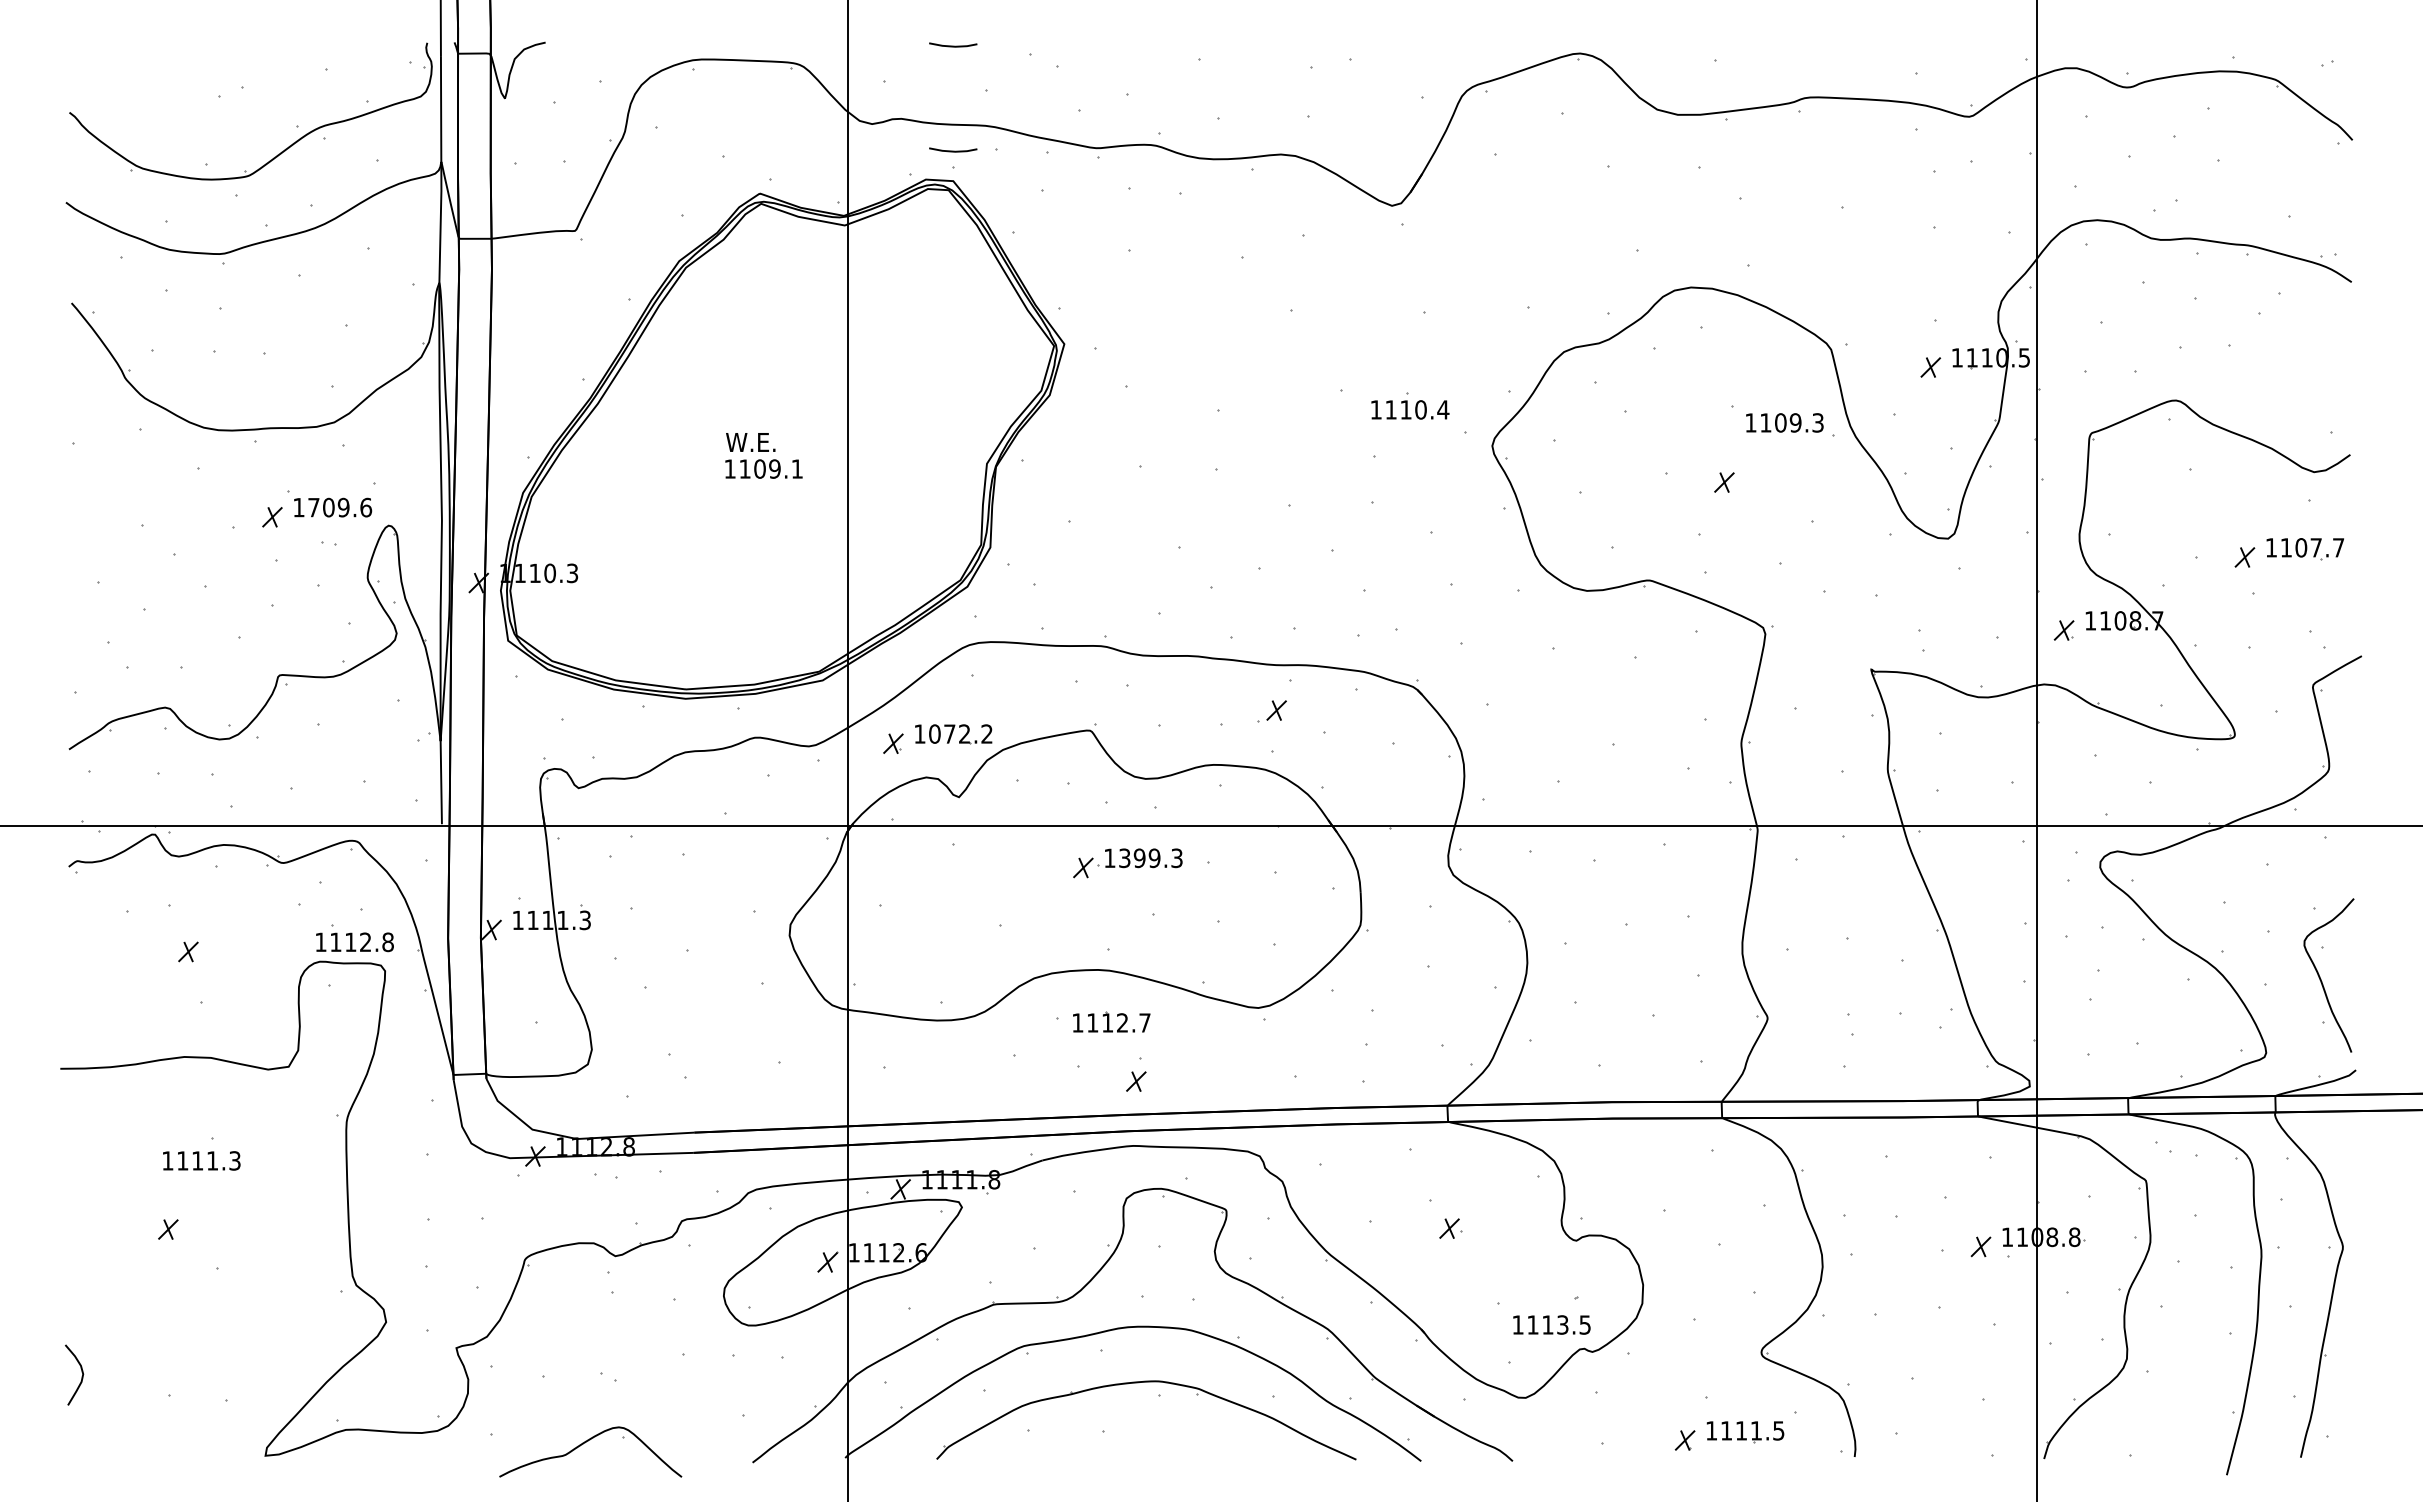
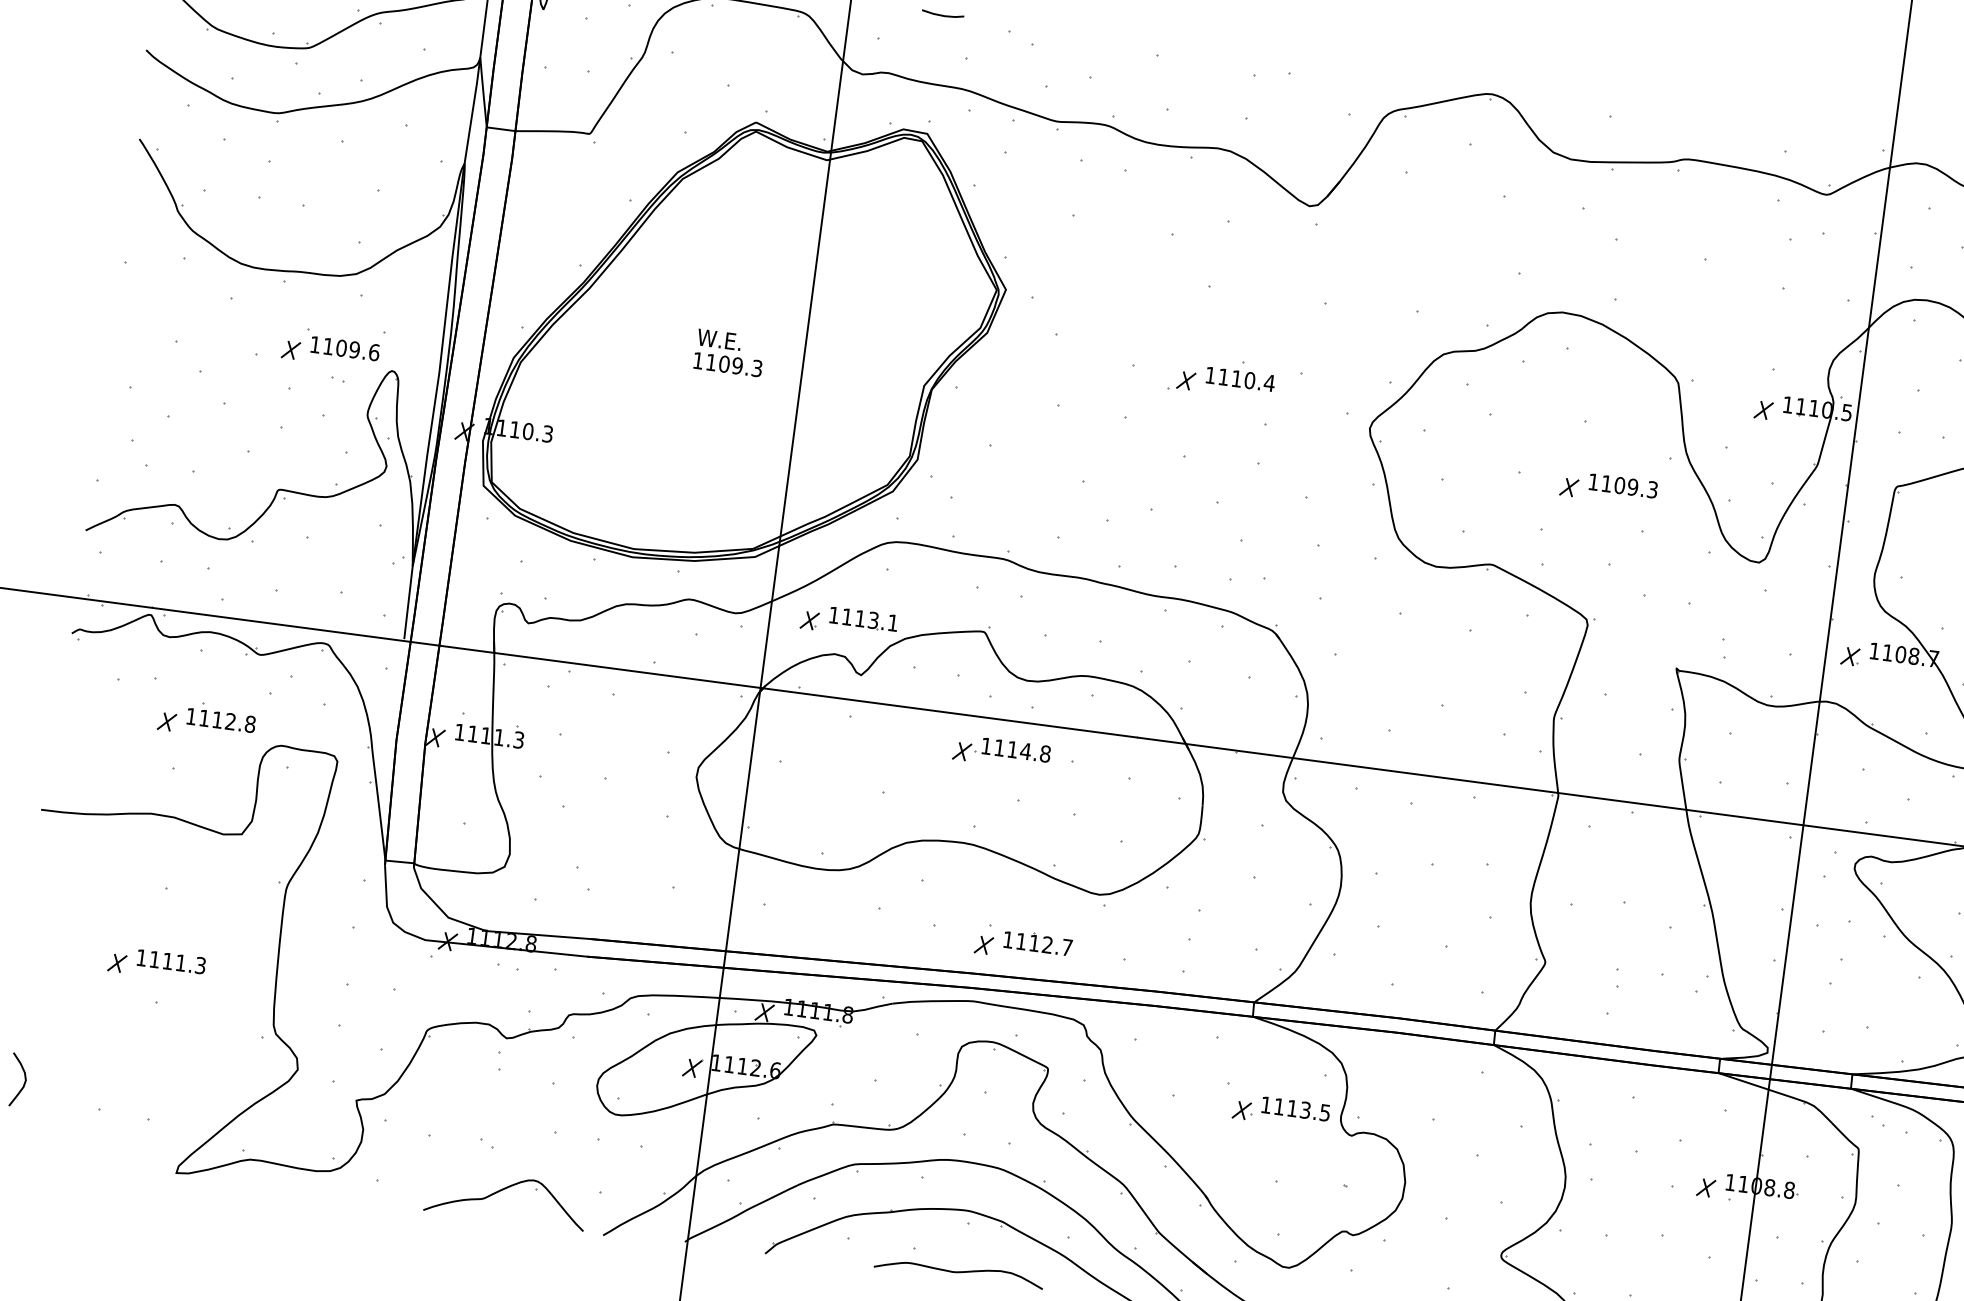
line: (953, 150) -> (931, 107), removed
text: (1410, 409) -> (1240, 379), moved
text: (1784, 422) -> (1623, 485), moved
text: (796, 468) -> (756, 367), 1109.1 -> 1109.3
text: (313, 507) -> (328, 346), 1709.6 -> 1109.6
part: (1271, 711) -> (1181, 381), moved
text: (960, 733) -> (869, 619), 1072.2 -> 1113.1
text: (1150, 858) -> (1022, 751), 1399.3 -> 1114.8
part: (354, 938) -> (221, 717), moved
part: (1111, 1021) -> (1038, 942), moved
text: (201, 1160) -> (171, 961), moved
text: (1551, 1324) -> (1295, 1108), moved
part: (585, 1443) -> (502, 1190), moved
curve: (1156, 1450) -> (959, 1271), added

